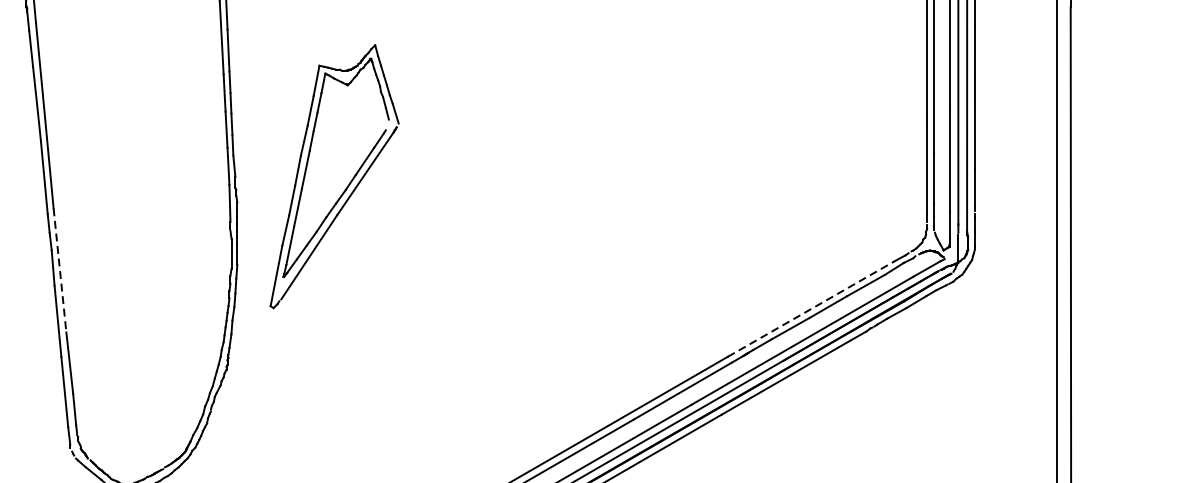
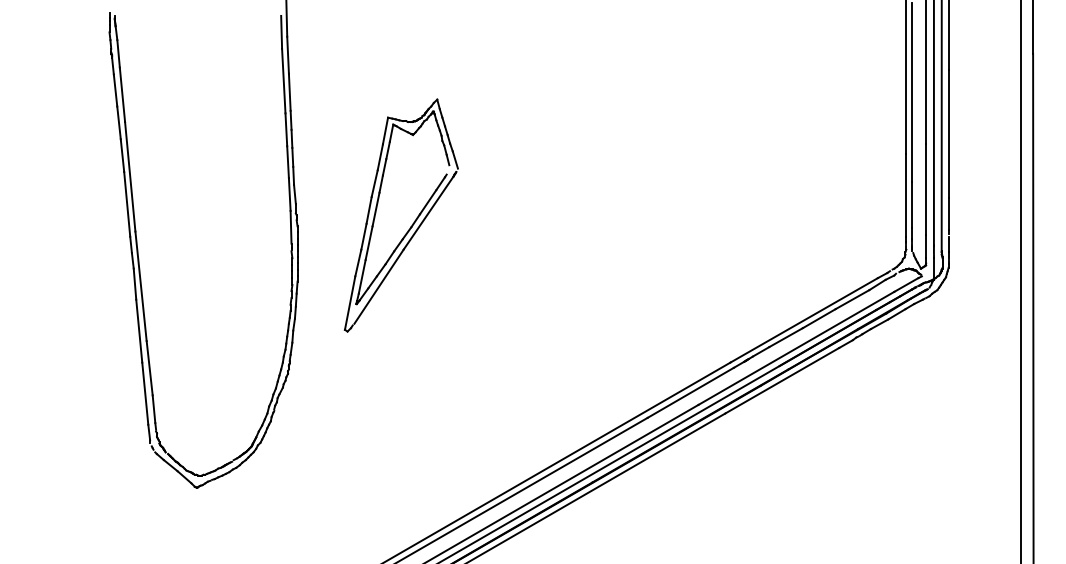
part: (347, 185) -> (412, 223), moved
line: (60, 270) -> (141, 286), dashed -> solid
line: (811, 309) -> (804, 320), dashed -> solid

